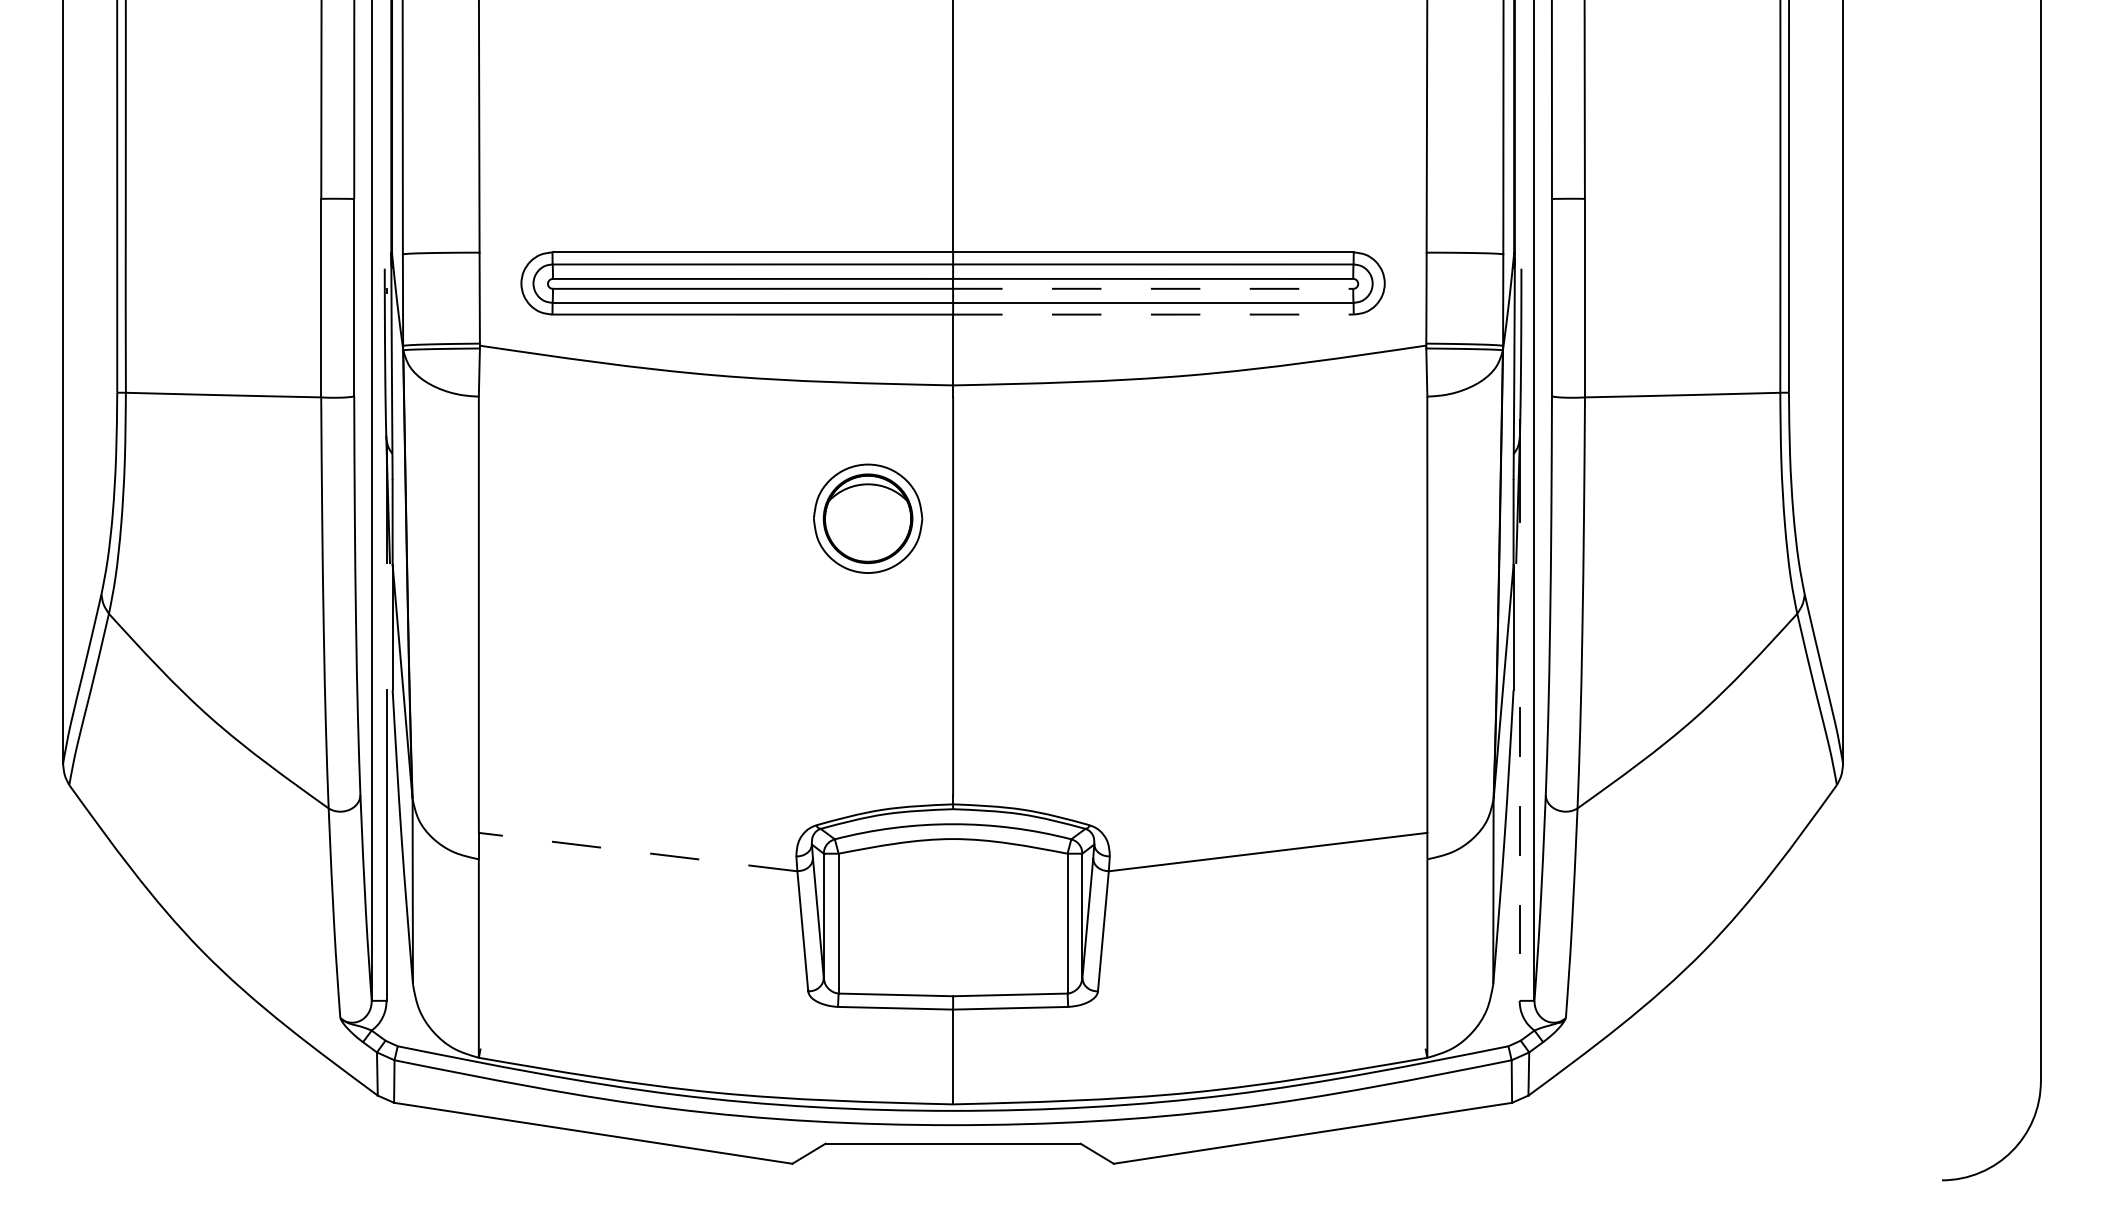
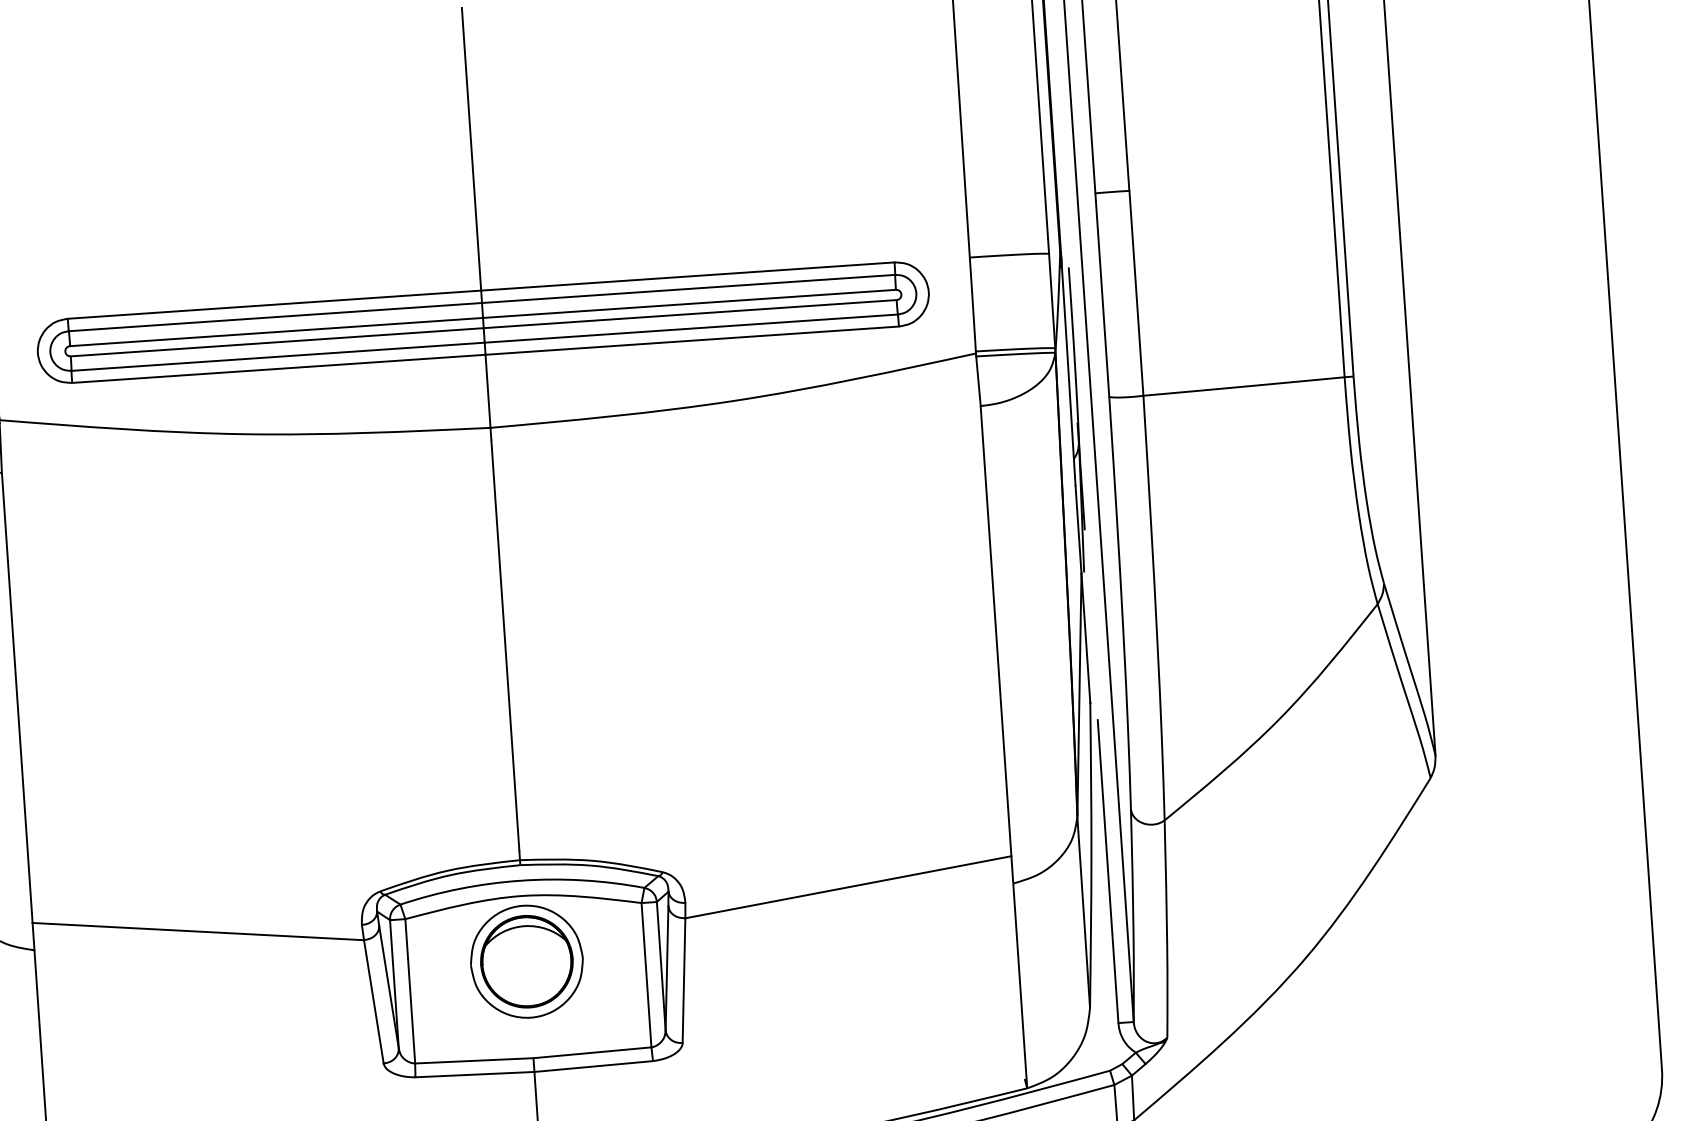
line: (1153, 288) -> (690, 313), dashed -> solid
line: (1153, 314) -> (692, 340), dashed -> solid
part: (868, 518) -> (527, 961), moved
line: (637, 852) -> (197, 932), dashed -> solid
line: (1519, 854) -> (1107, 872), dashed -> solid

